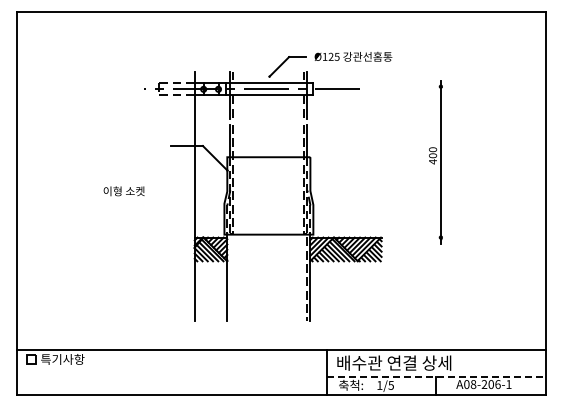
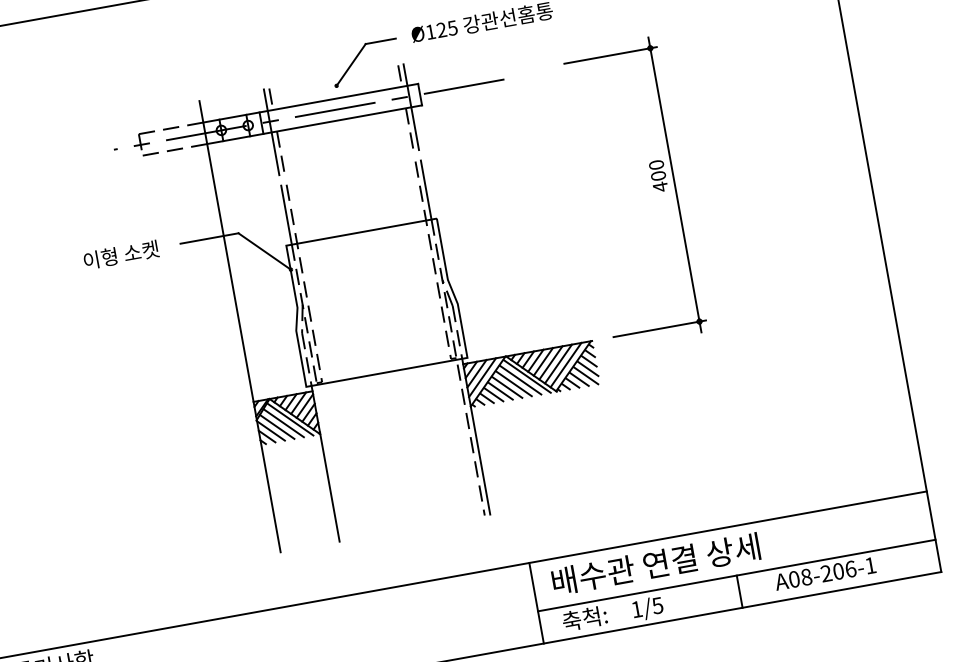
line: (418, 86) -> (609, 55), added
text: (123, 191) -> (120, 255), moved
line: (418, 237) -> (658, 328), added
line: (436, 376) -> (736, 574), dashed -> solid

